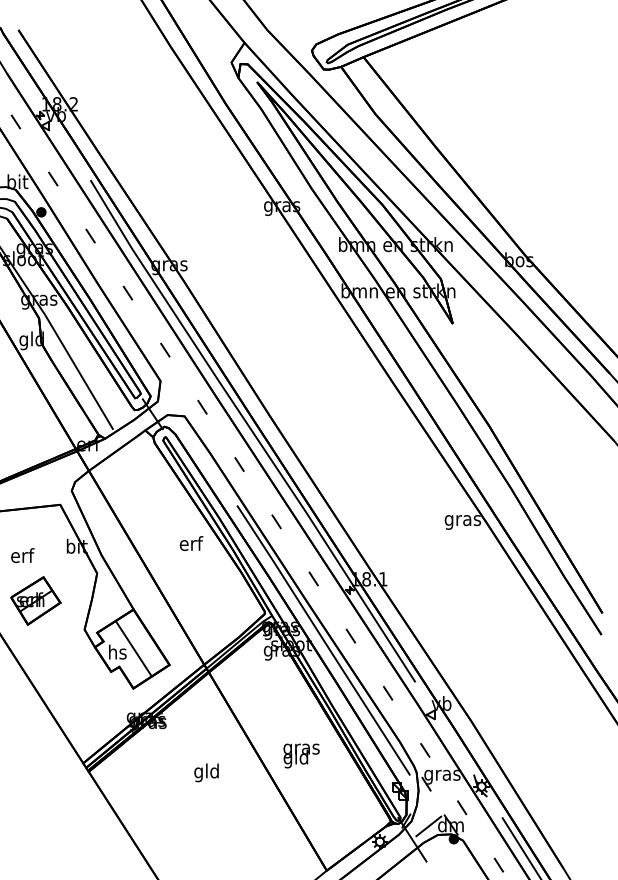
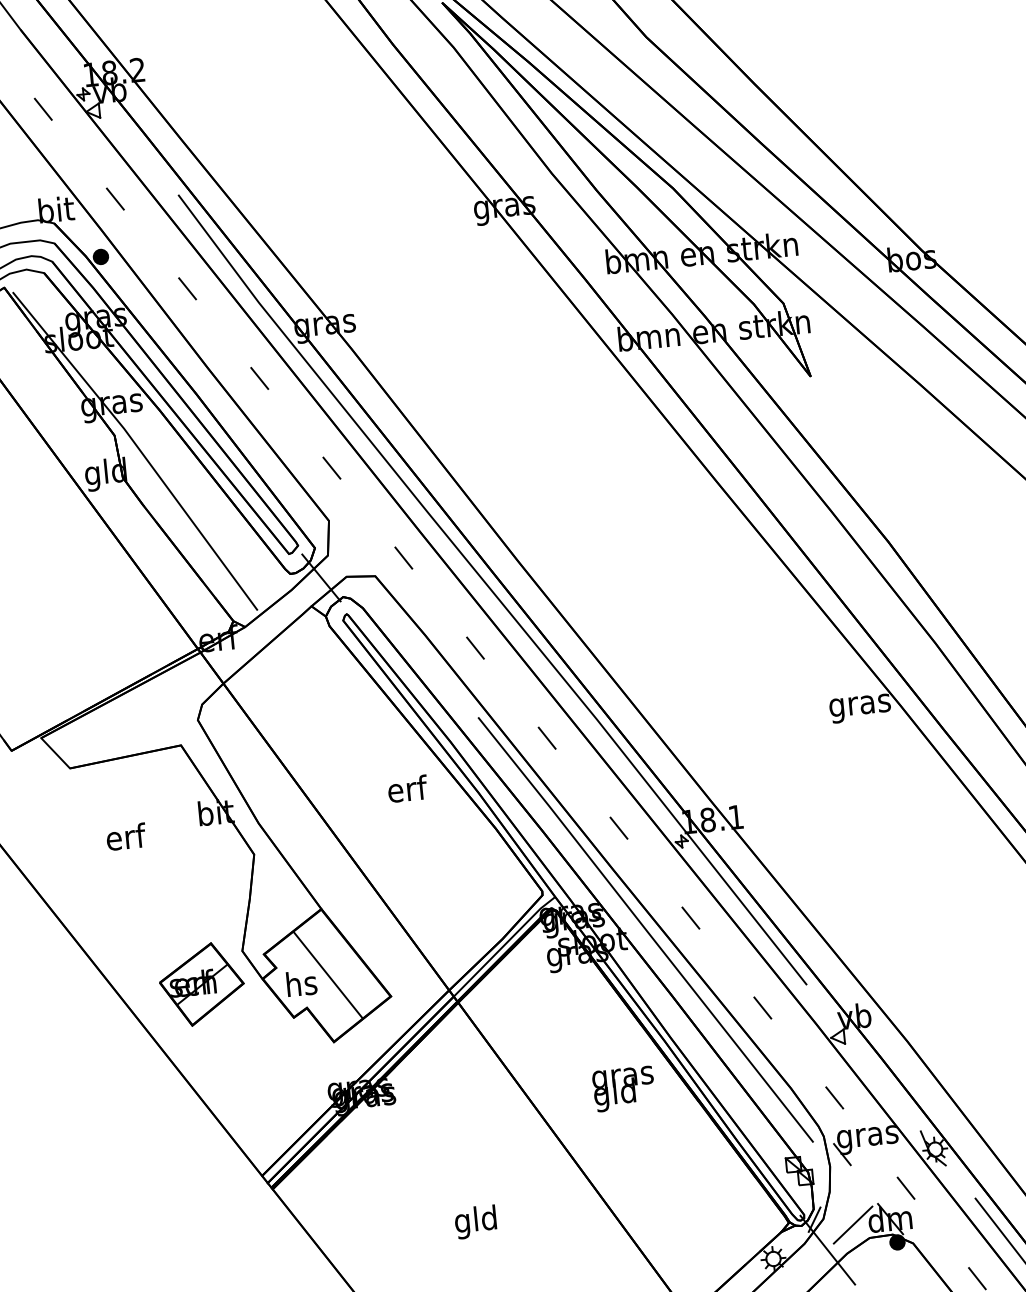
part: (35, 600) -> (201, 983), moved
text: (301, 755) -> (623, 1088), moved
text: (206, 772) -> (475, 1221), moved

